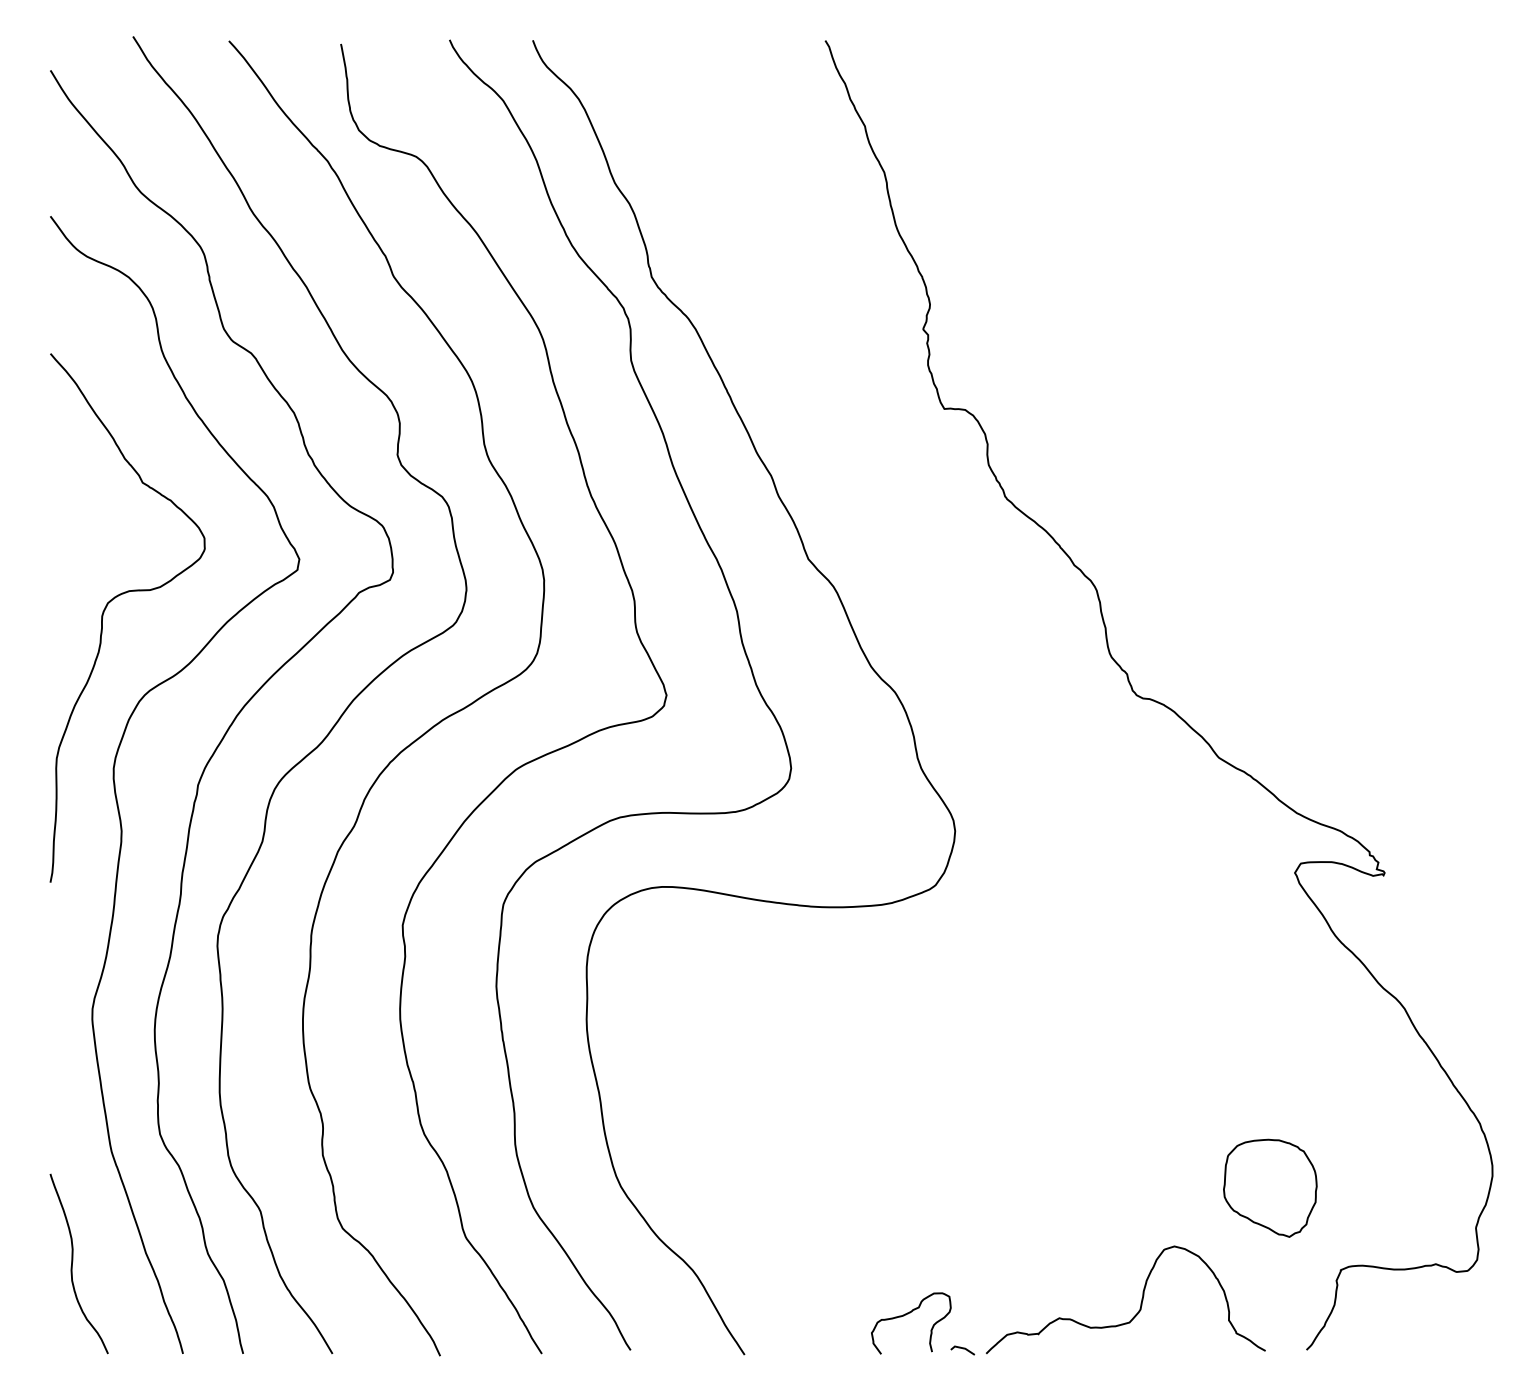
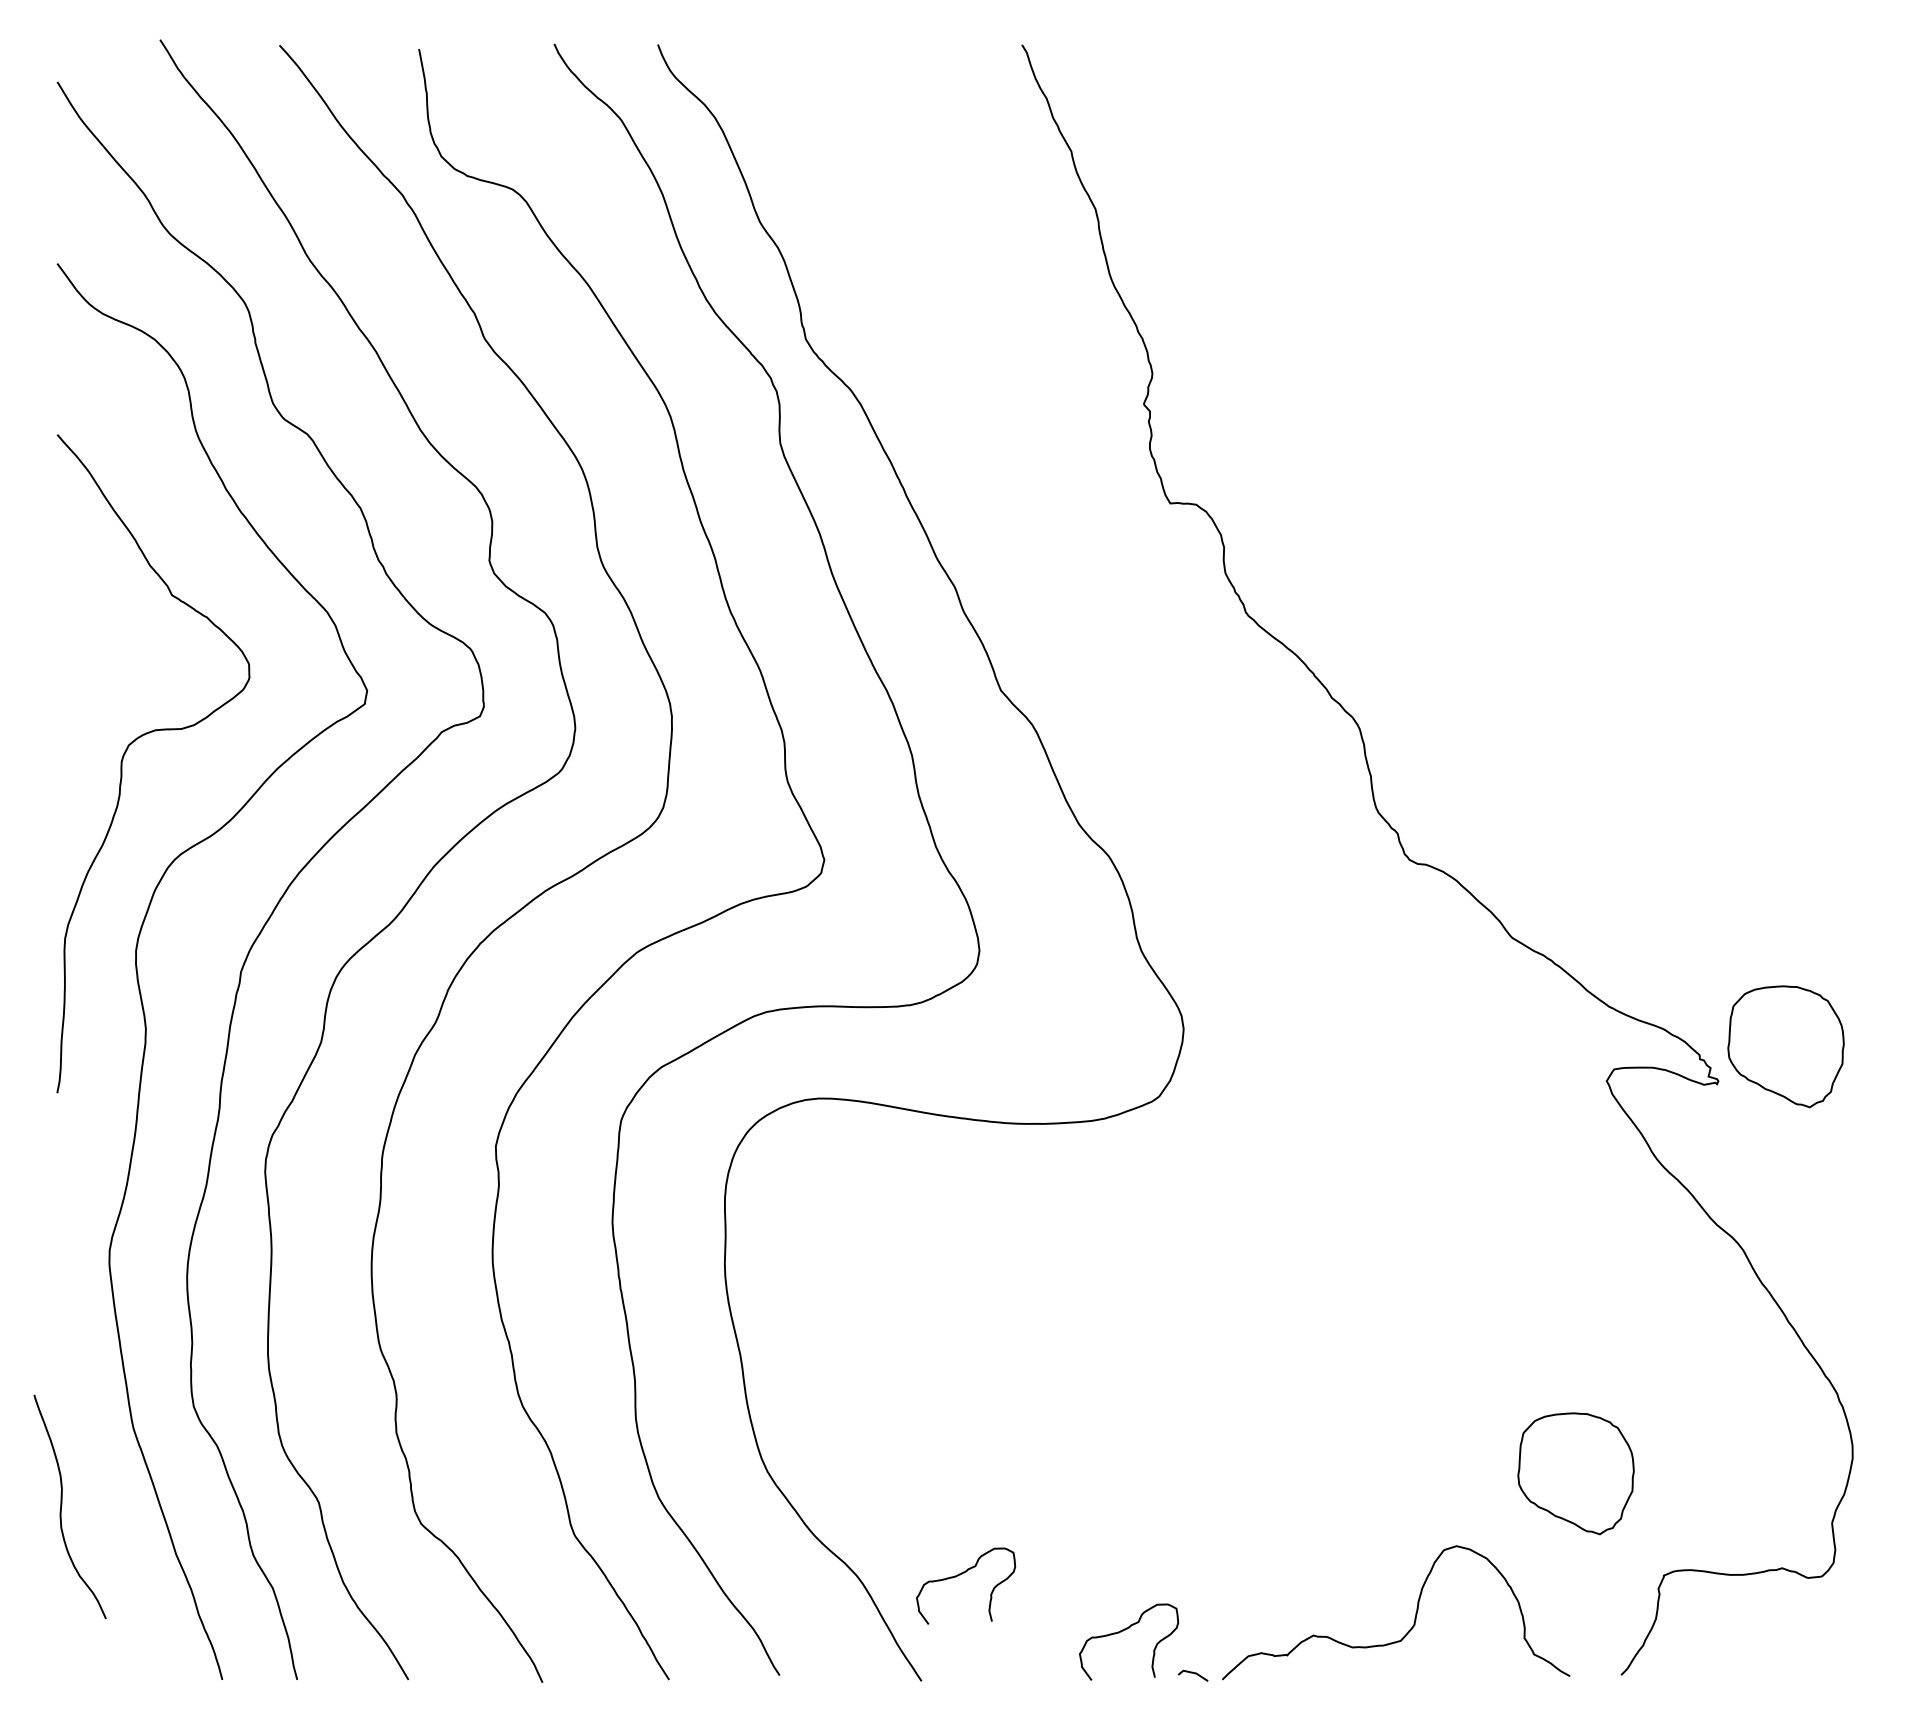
part: (1438, 845) -> (1785, 1046), added
curve: (73, 1262) -> (62, 1505), moved
curve: (775, 1270) -> (960, 1575), added

